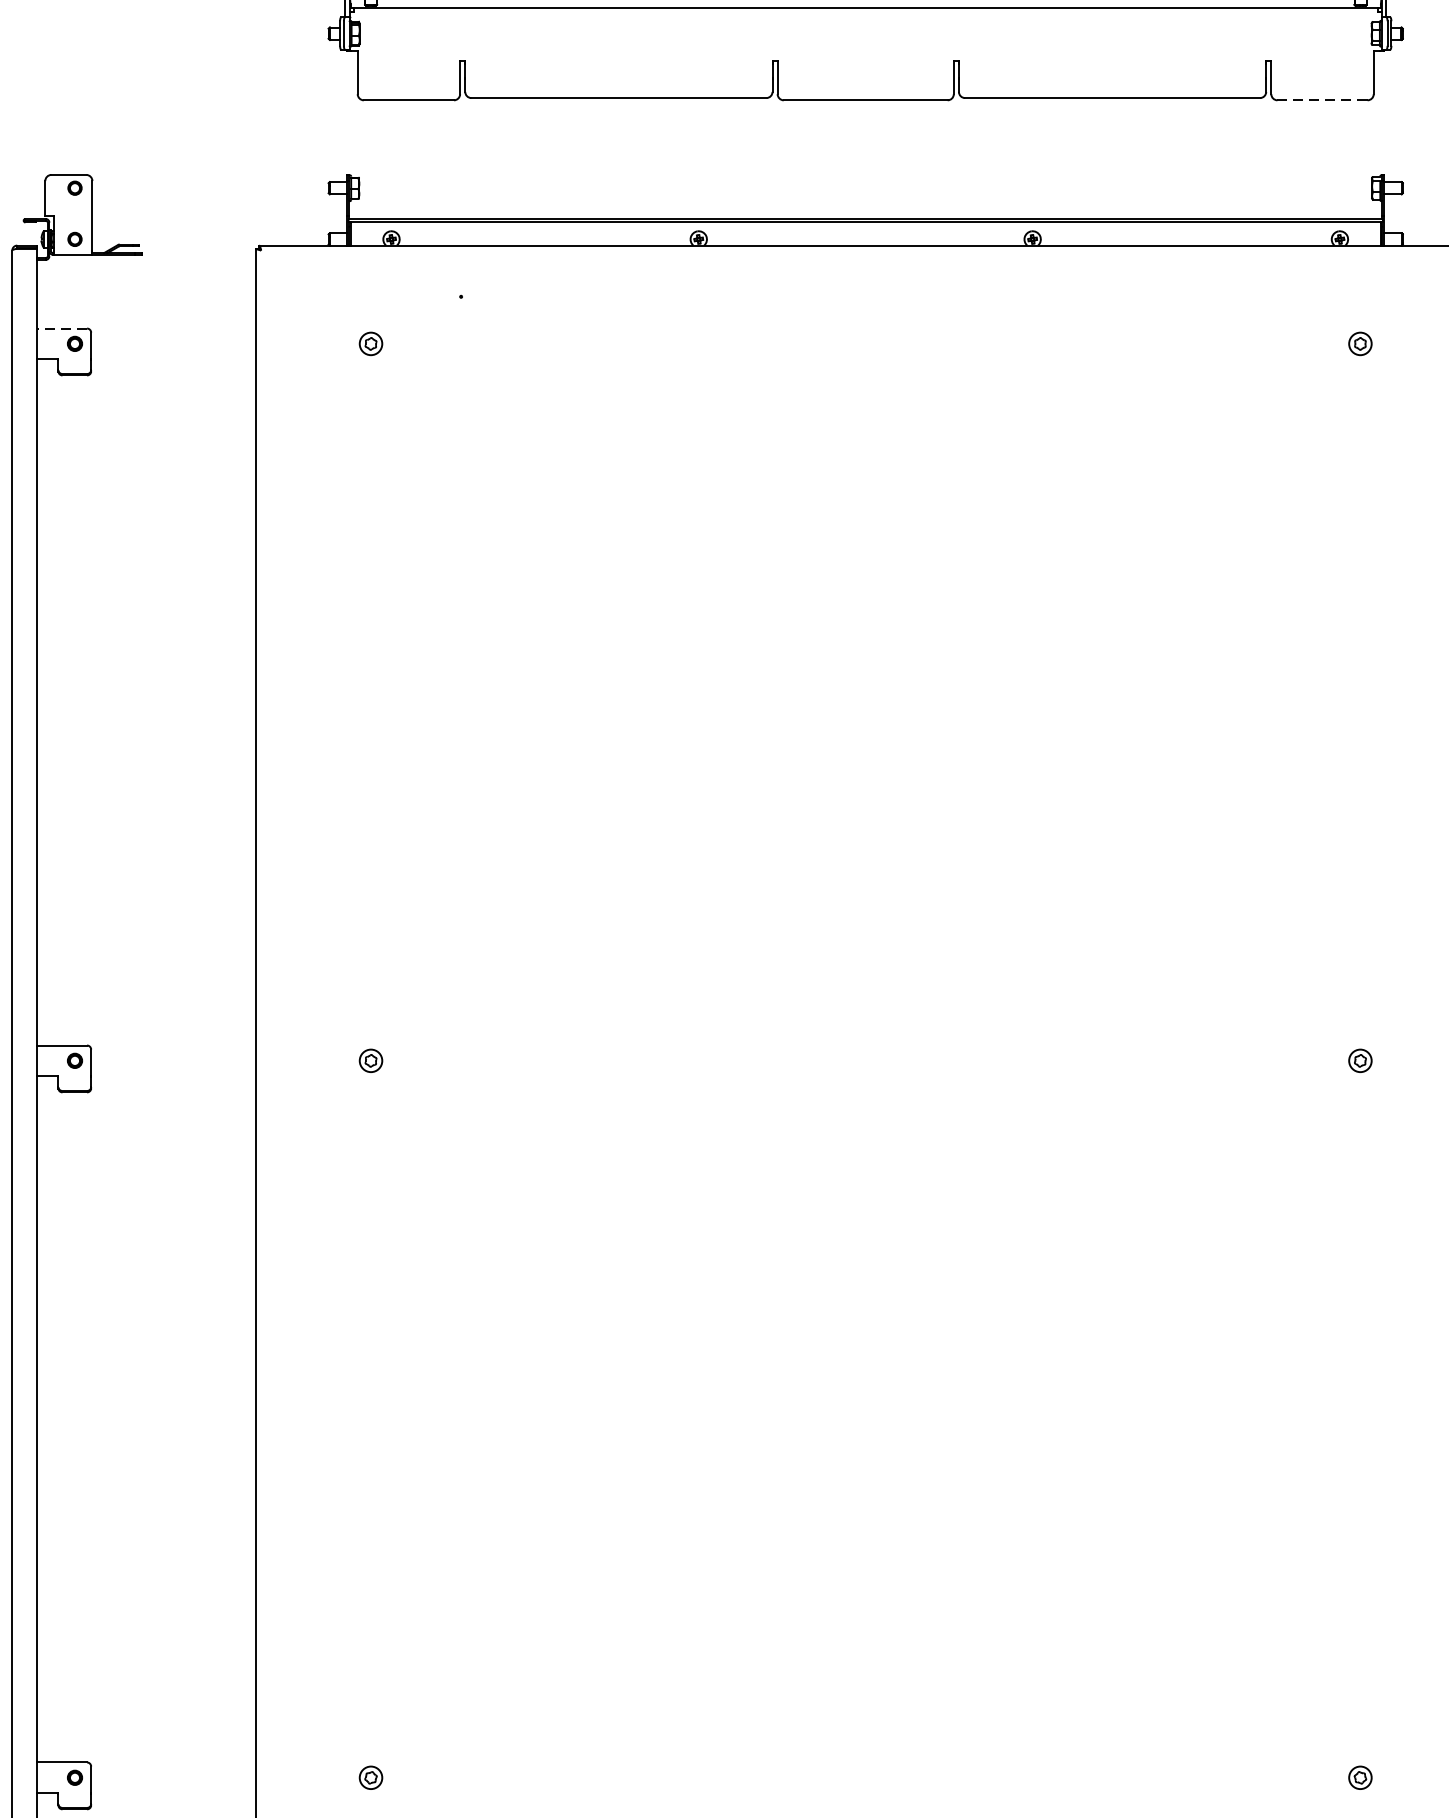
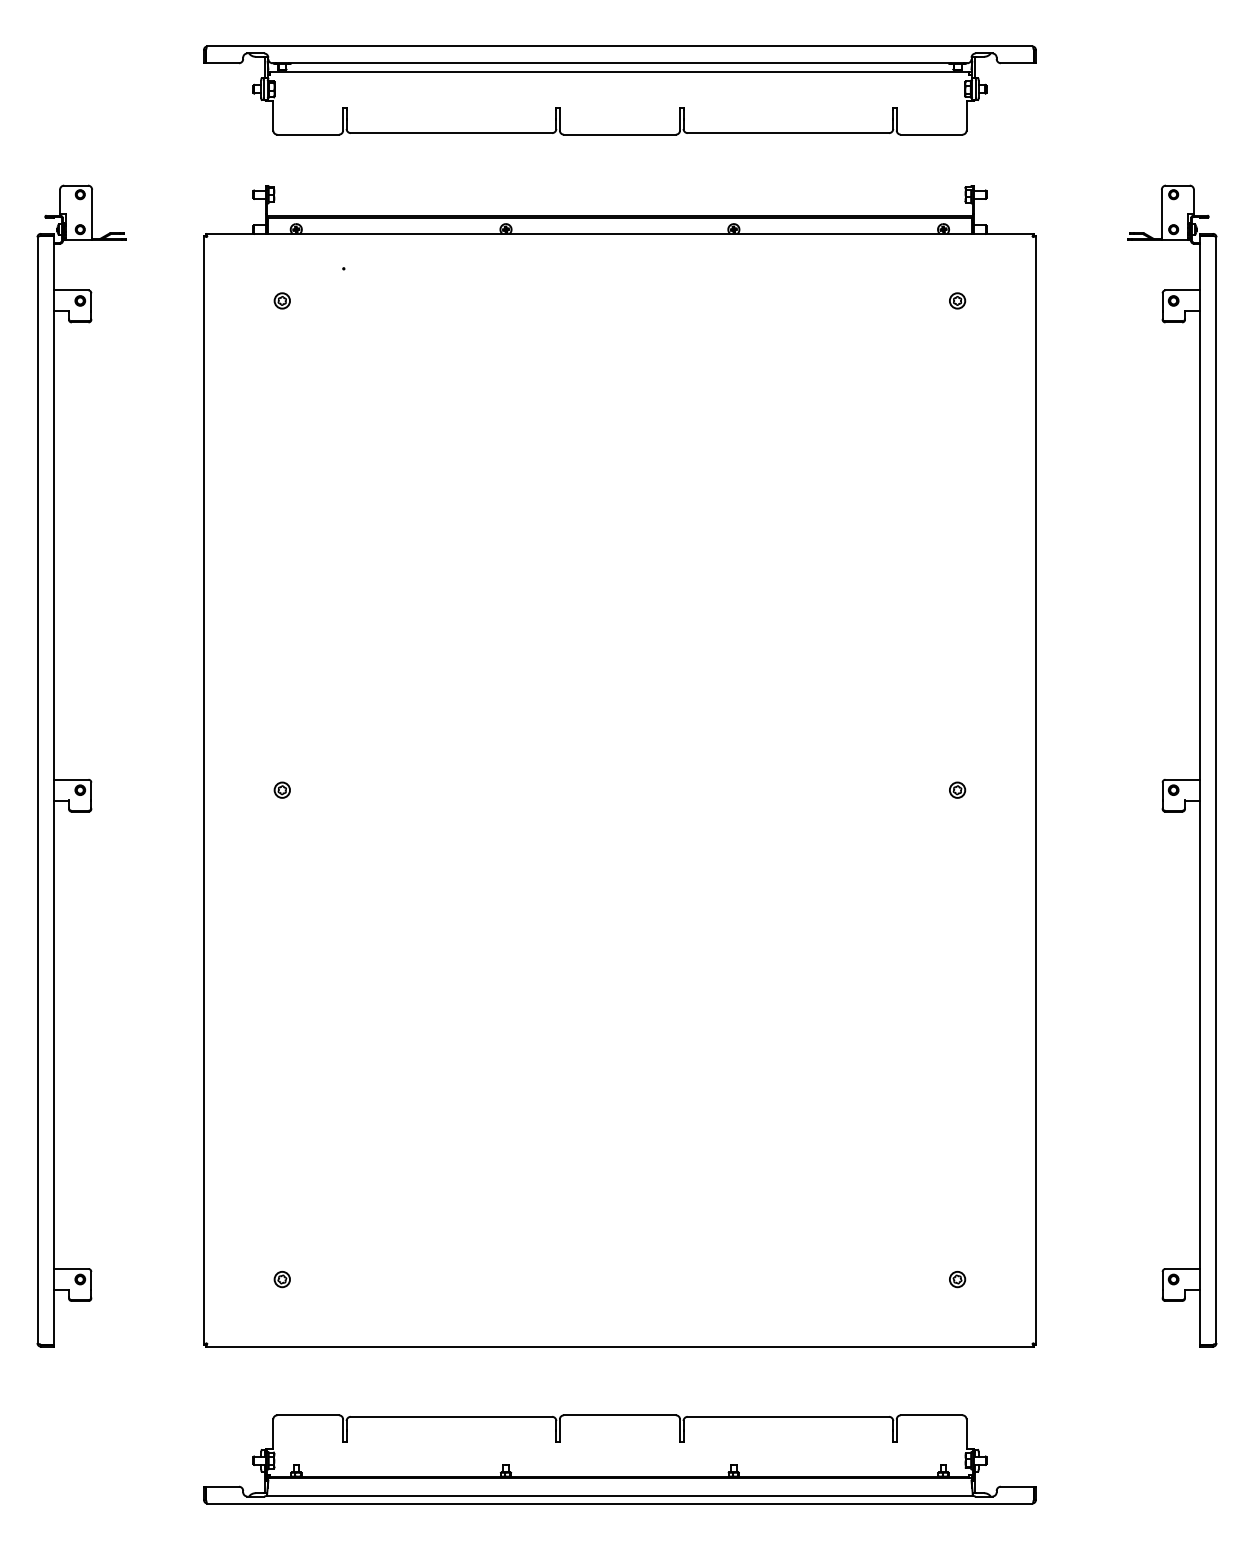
line: (1322, 100) -> (931, 134), dashed -> solid
line: (60, 328) -> (70, 290), dashed -> solid

